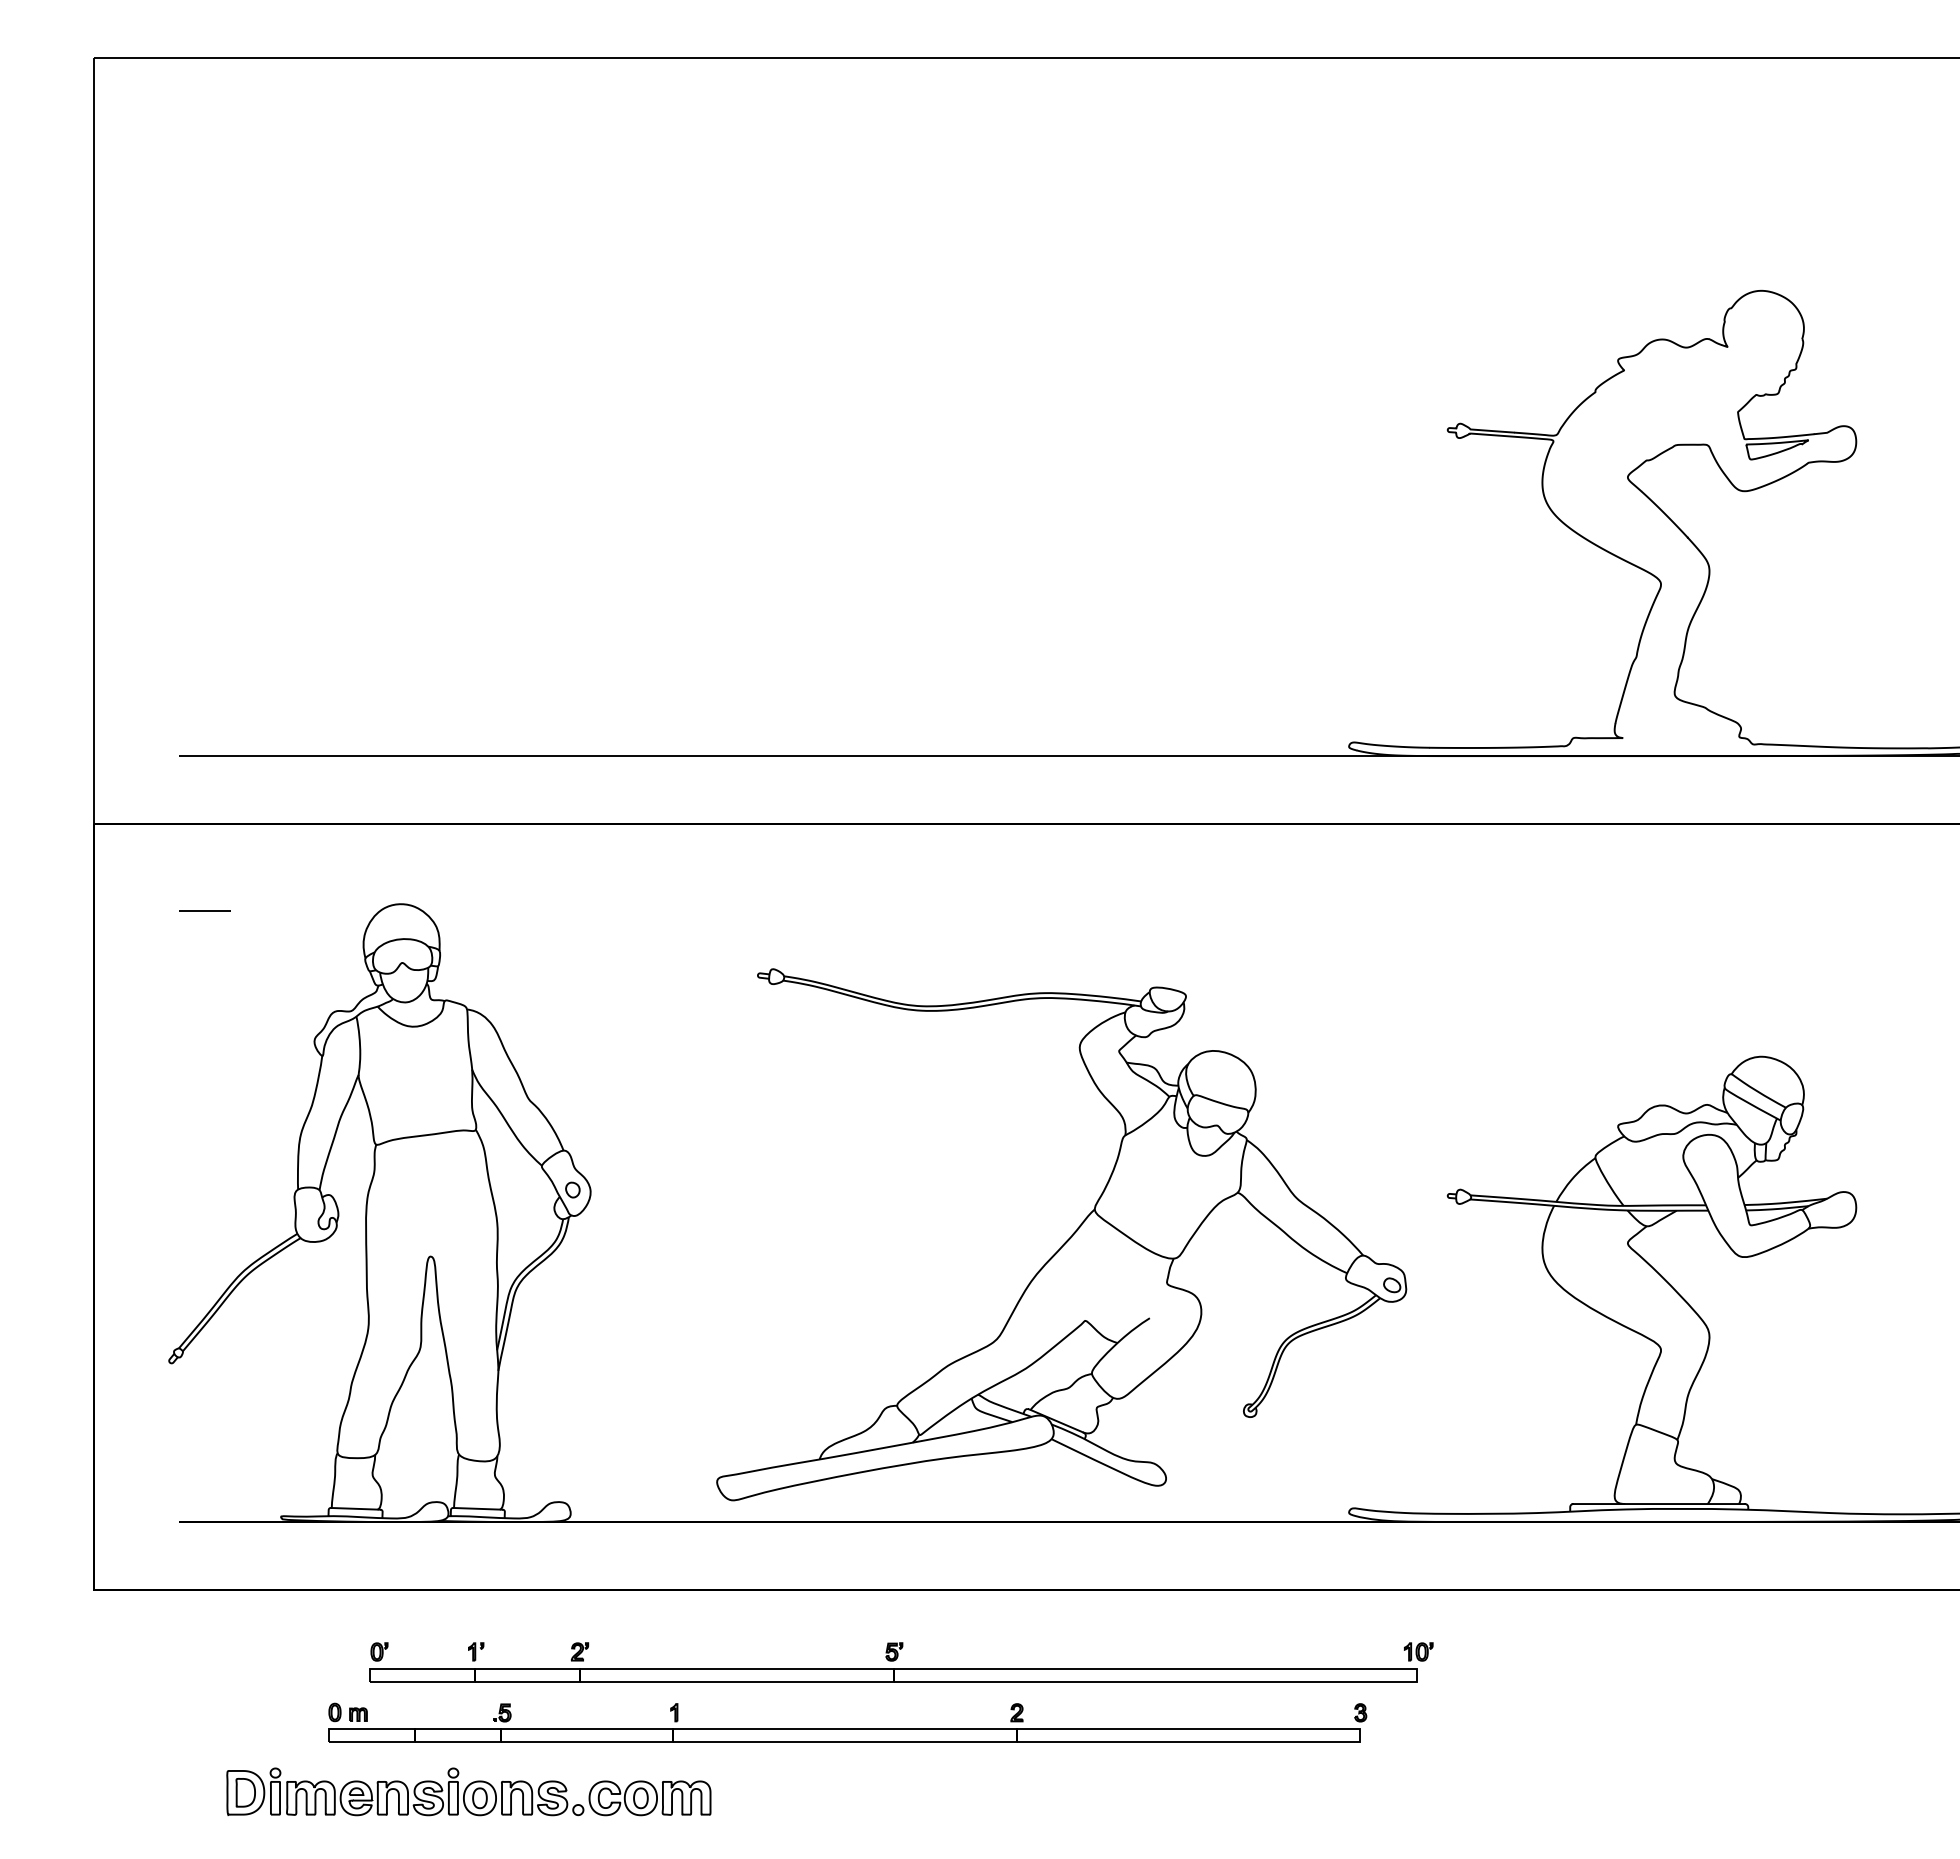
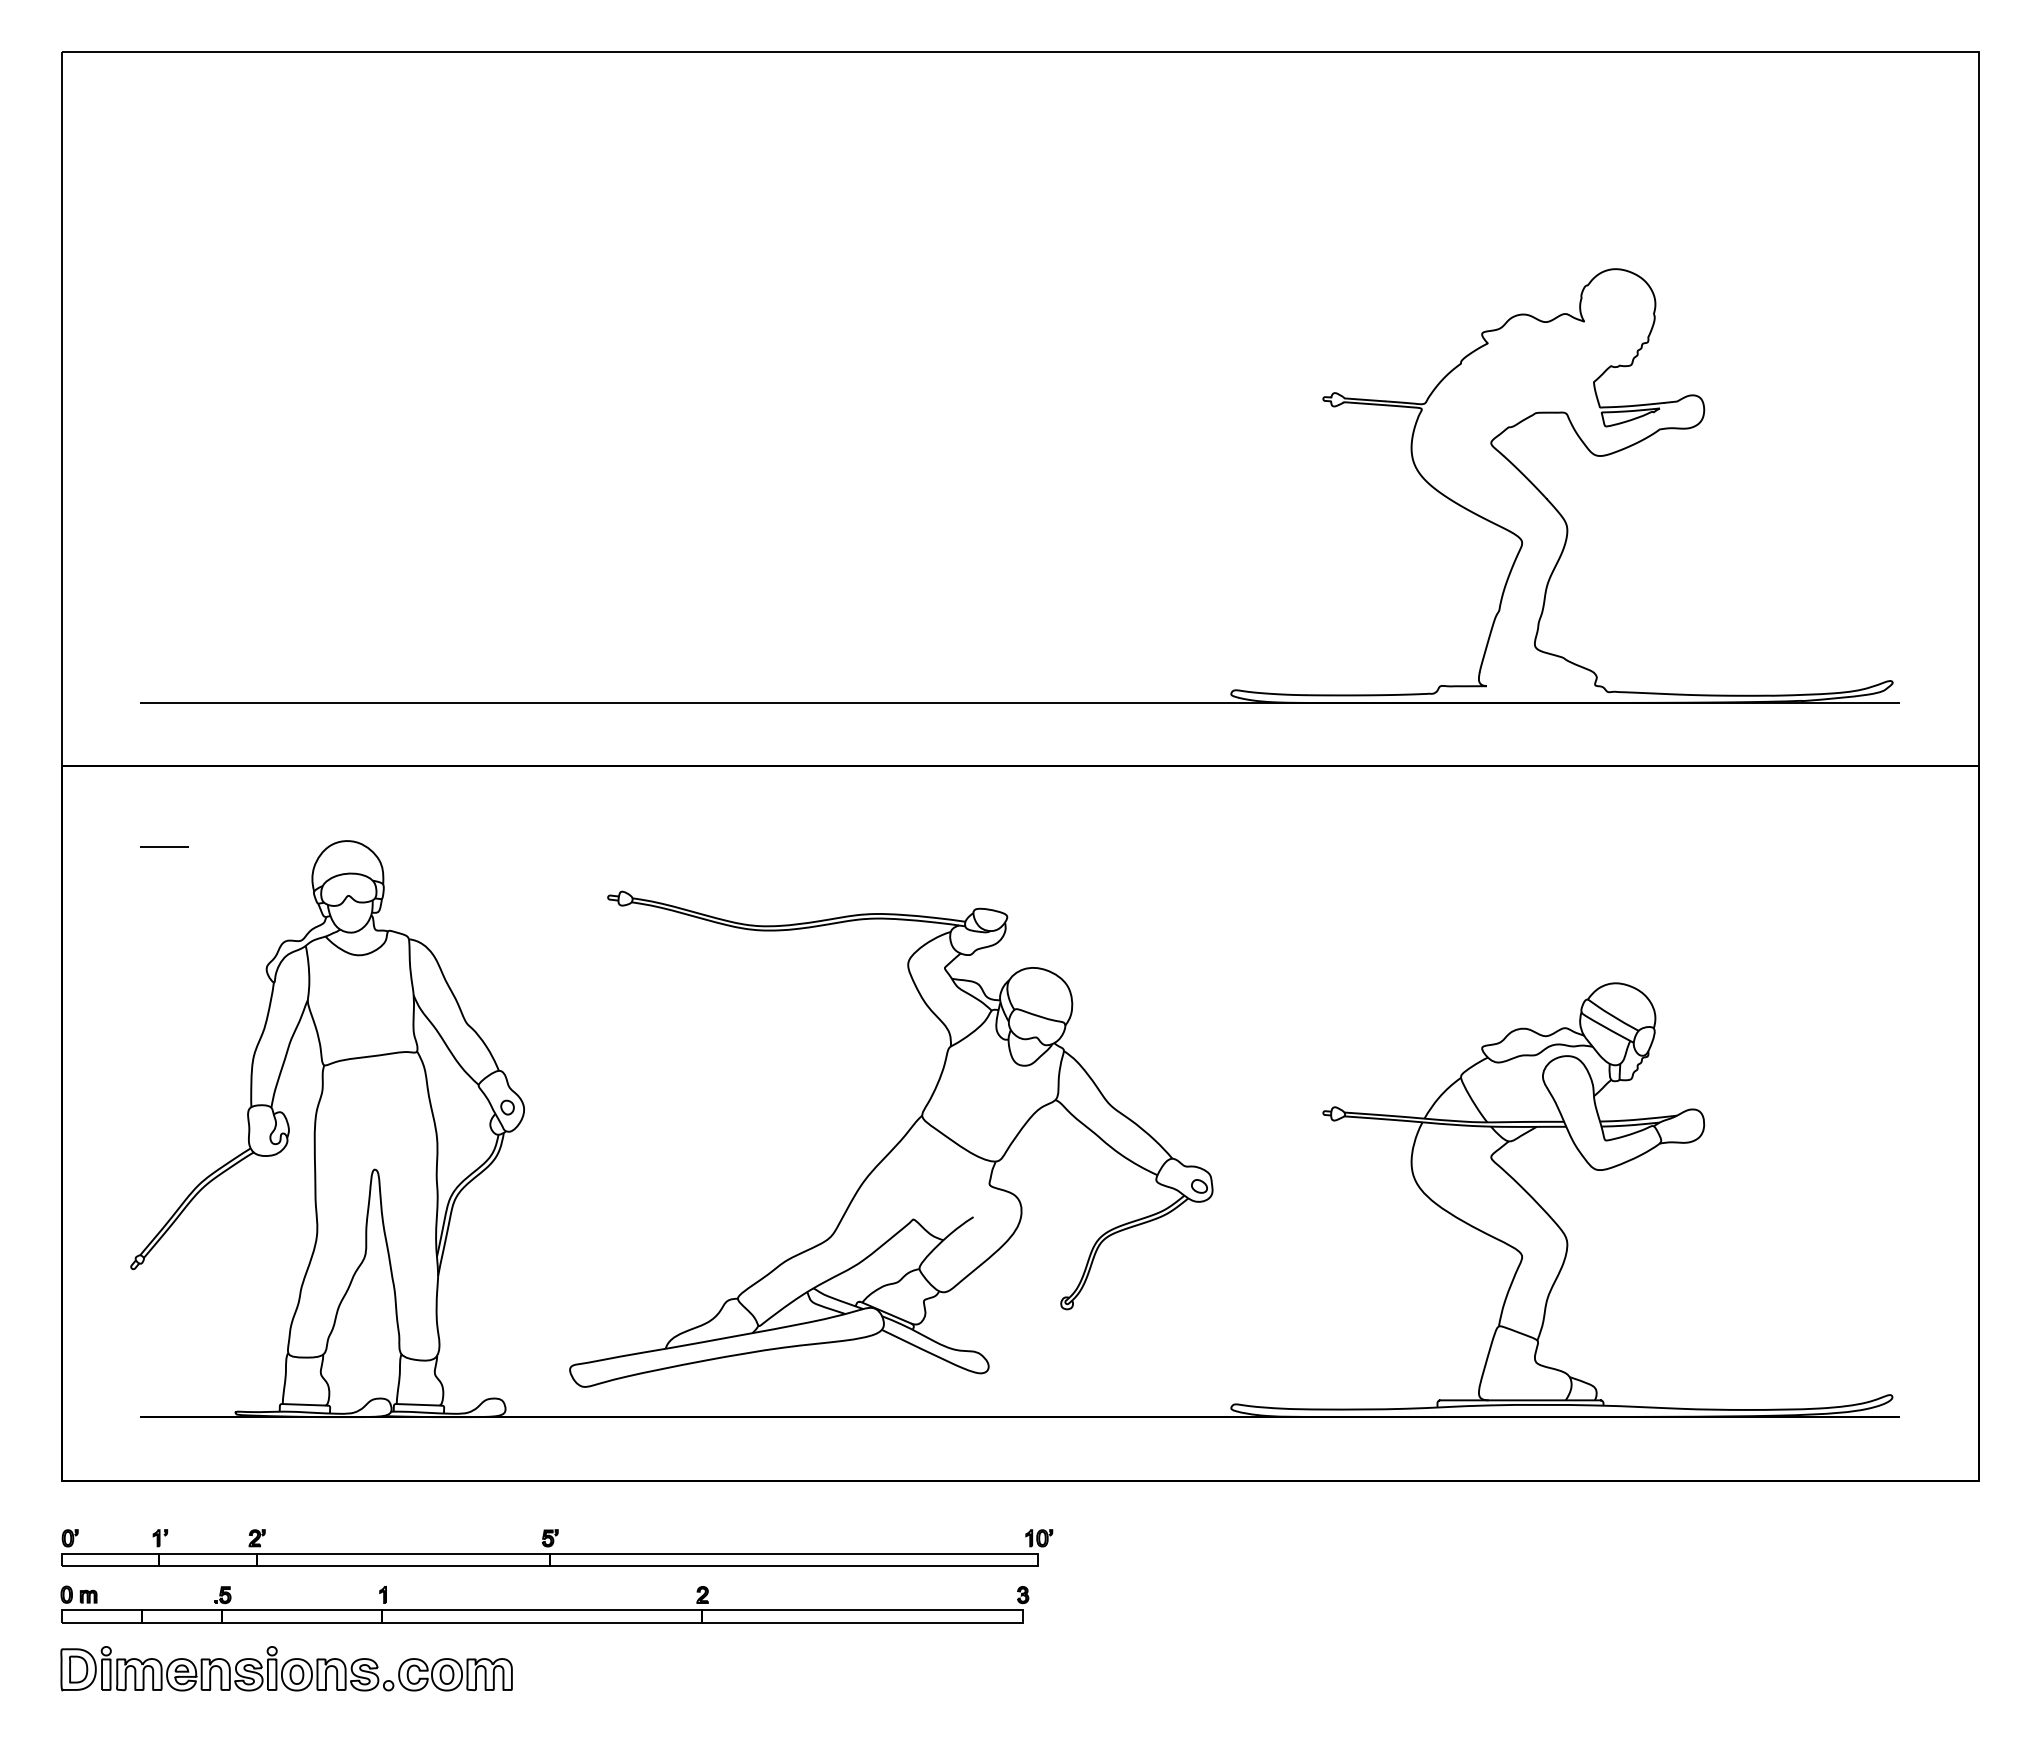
part: (1067, 1239) -> (896, 1143), moved
part: (902, 1661) -> (557, 1547), moved
part: (847, 1722) -> (544, 1604), moved
part: (468, 1791) -> (286, 1668), moved

